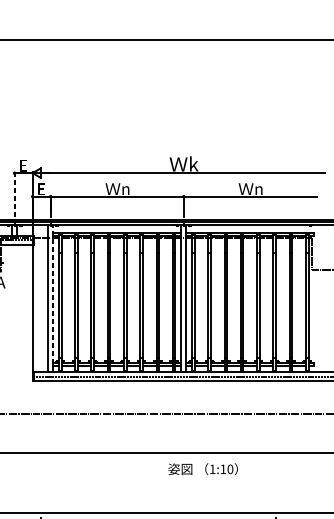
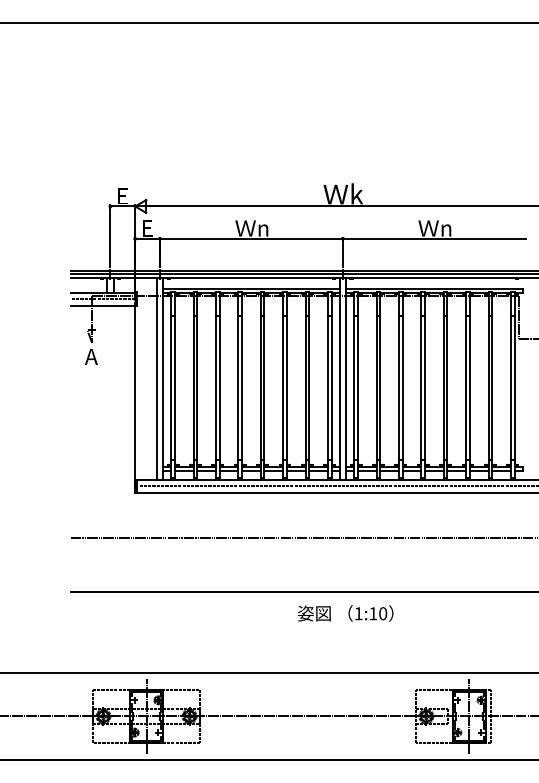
line: (14, 194) -> (110, 236), dashed -> solid
line: (53, 298) -> (163, 378), dashed -> solid
text: (203, 469) -> (345, 613), moved

